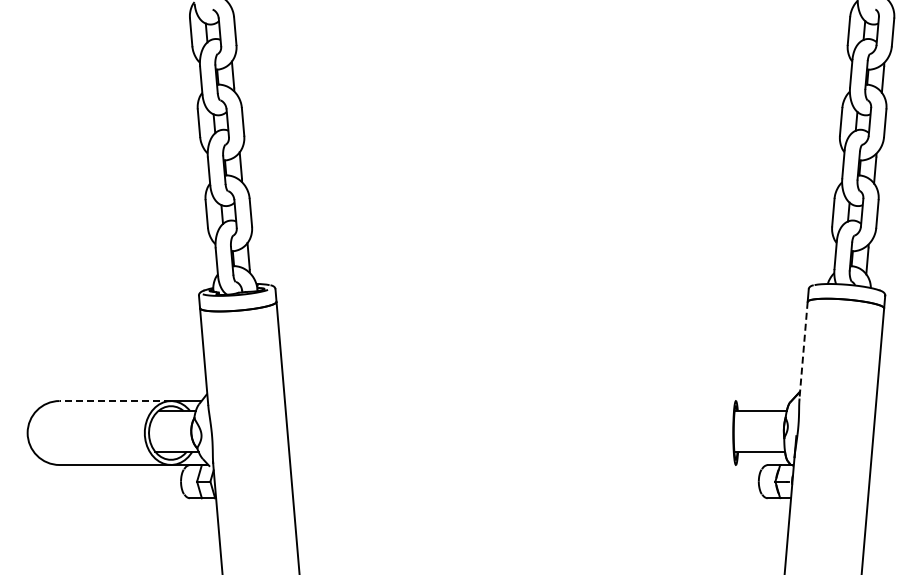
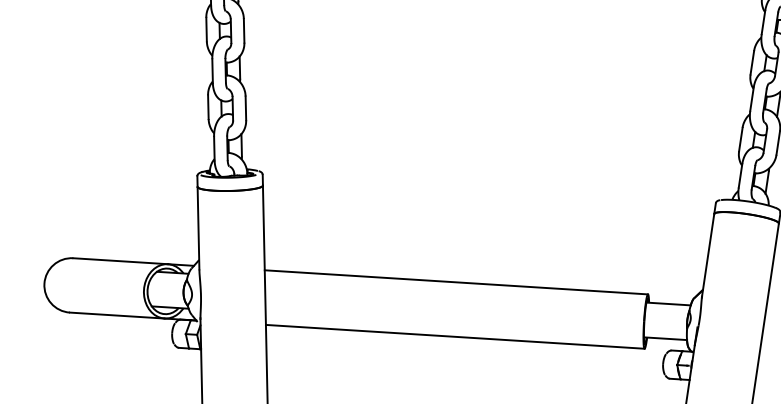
line: (803, 351) -> (708, 255), dashed -> solid
line: (115, 401) -> (120, 261), dashed -> solid
line: (509, 401) -> (455, 282), added
line: (512, 465) -> (454, 337), added

